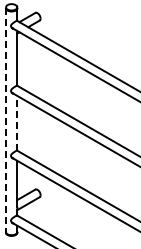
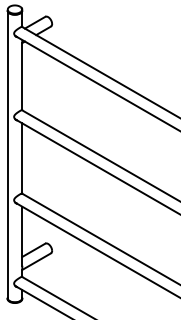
line: (5, 120) -> (7, 154), dashed -> solid
line: (17, 122) -> (22, 157), dashed -> solid

